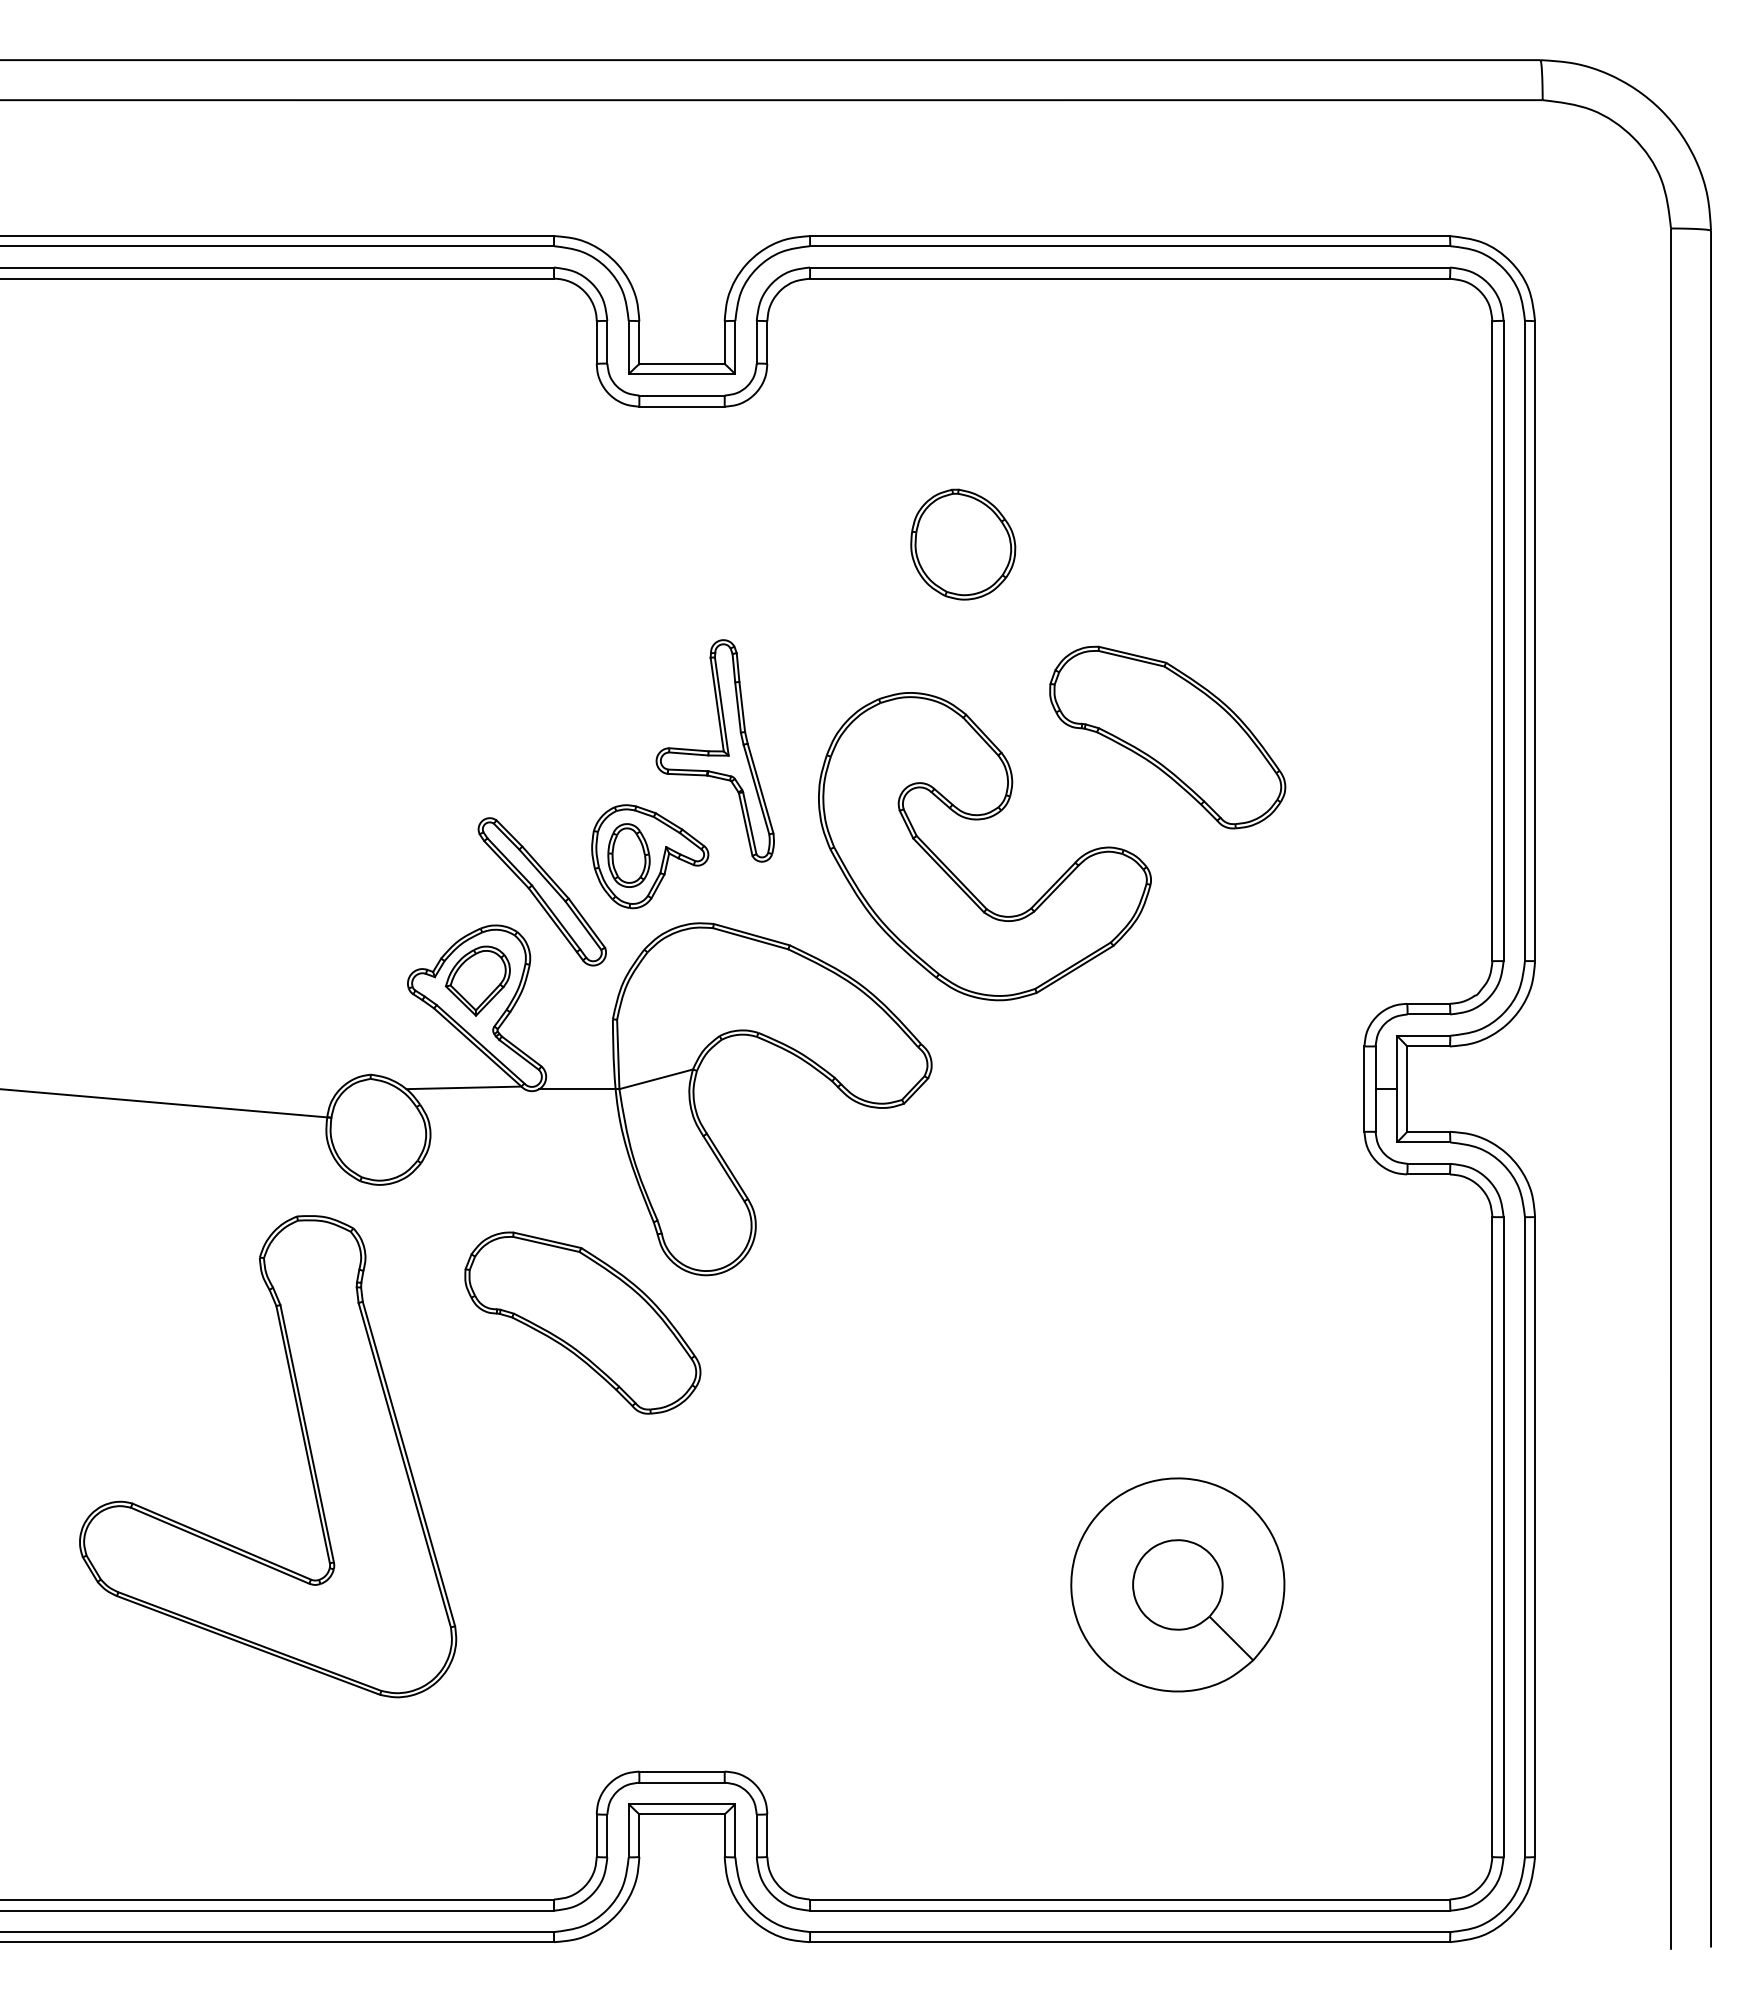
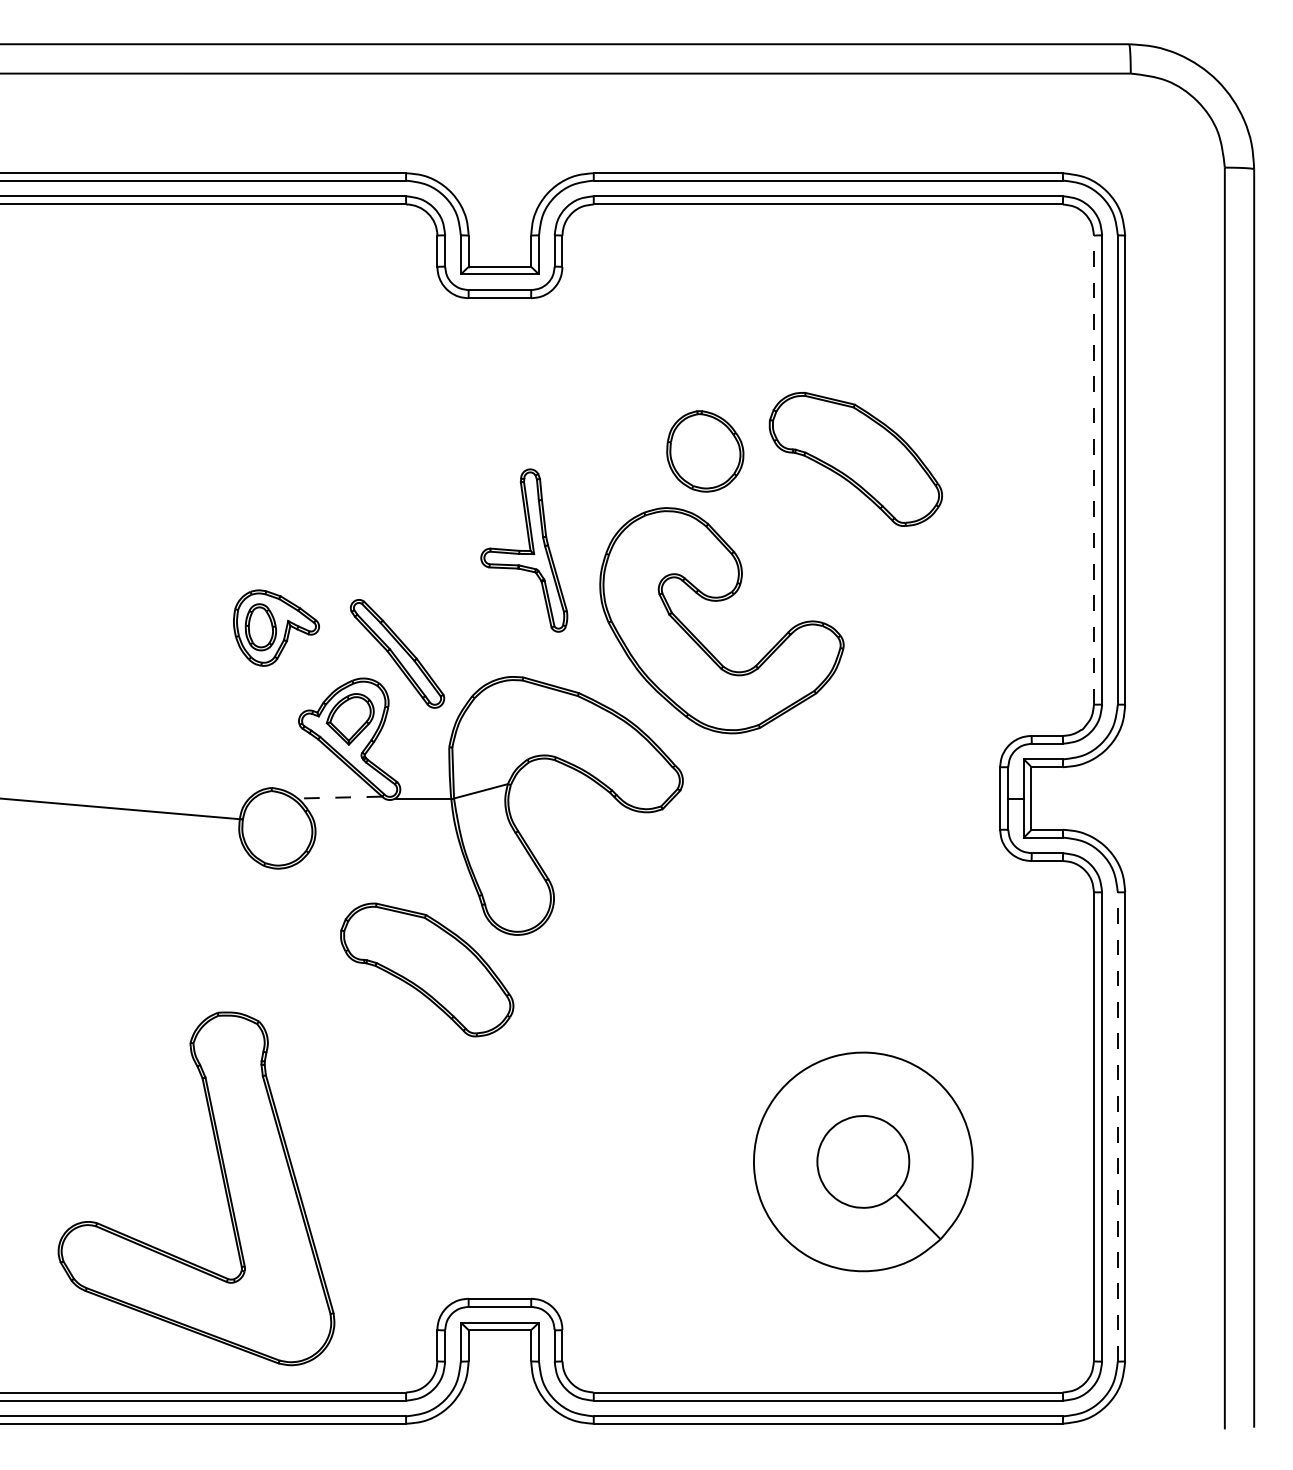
part: (963, 544) -> (705, 451), moved
line: (1492, 641) -> (1093, 470), solid -> dashed
part: (1167, 737) -> (855, 459), moved
part: (650, 856) -> (276, 627), moved
line: (463, 1087) -> (339, 797), solid -> dashed
part: (304, 1447) -> (223, 1182), moved
line: (1524, 1536) -> (1117, 1126), solid -> dashed
part: (1177, 1584) -> (863, 1161), size x1.4

